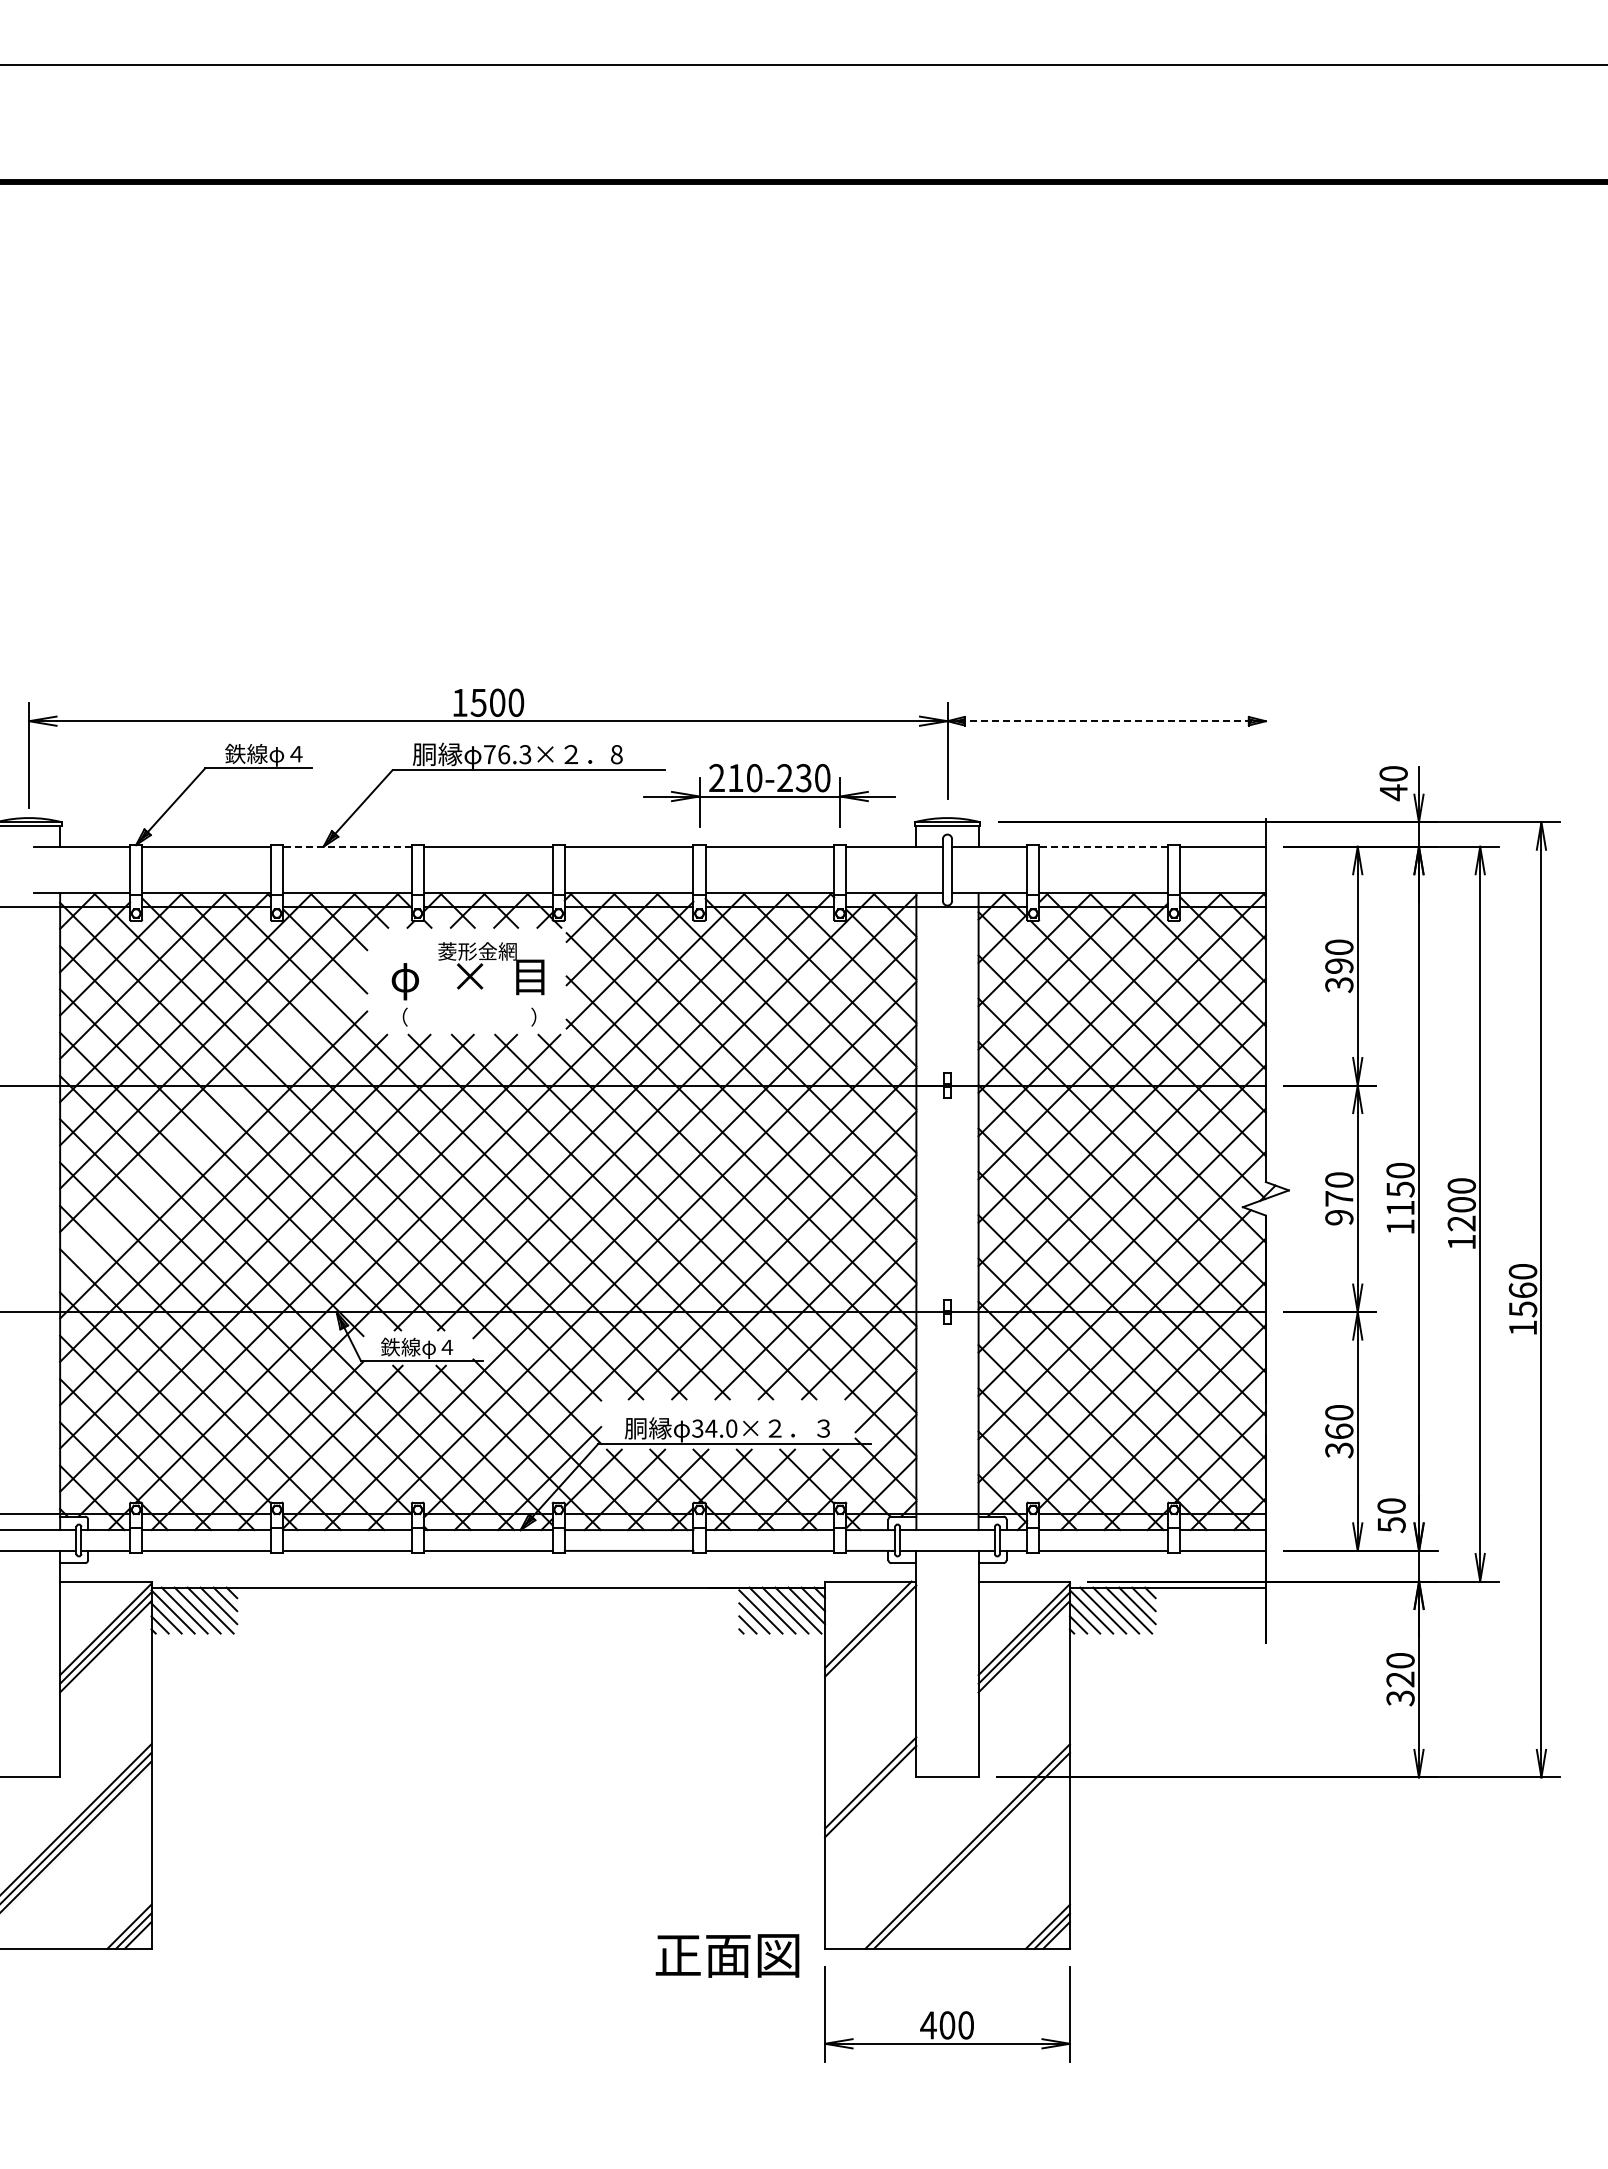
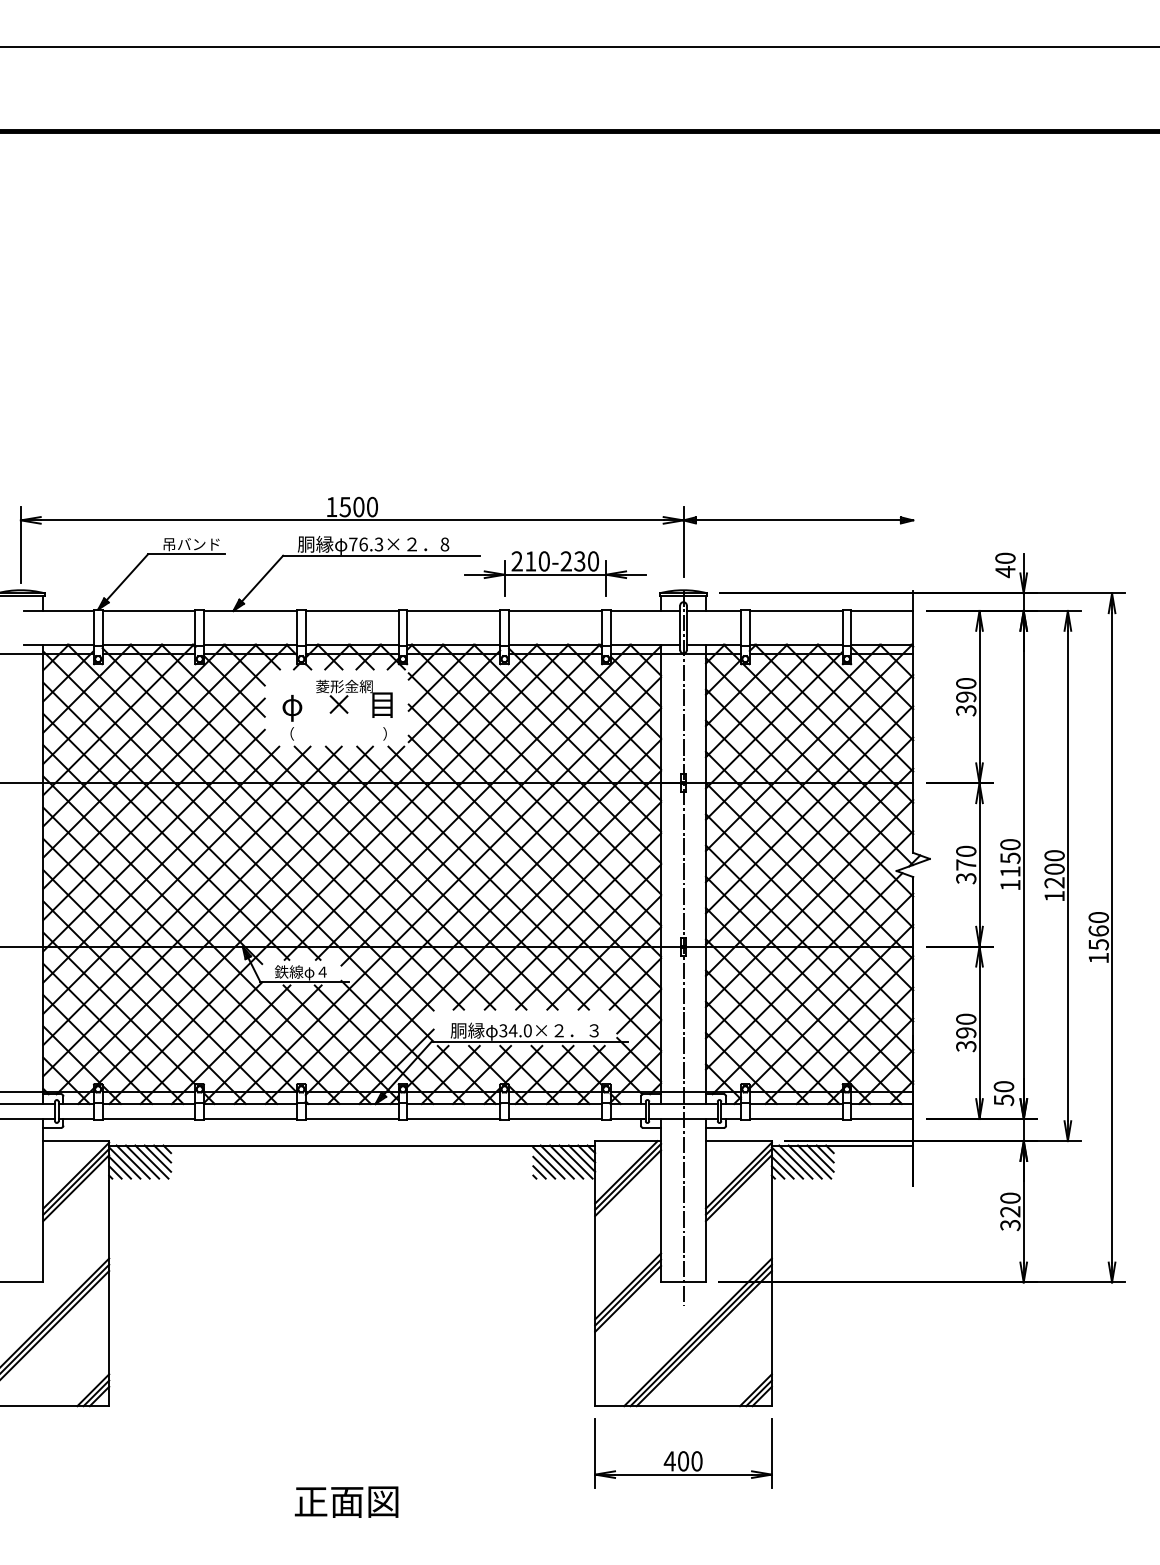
line: (1107, 721) -> (798, 520), dashed -> solid
text: (264, 754) -> (190, 544), 鉄線φ４ -> 吊バンド
line: (346, 846) -> (249, 610), dashed -> solid
line: (1103, 846) -> (796, 610), dashed -> solid
line: (213, 1121) -> (153, 809), added
text: (1339, 1217) -> (966, 878), 970 -> 370
line: (947, 1313) -> (683, 947), added
text: (1339, 1431) -> (966, 1032), 360 -> 390
line: (870, 1639) -> (627, 1182), added
line: (870, 1799) -> (627, 1298), added
line: (975, 1854) -> (703, 1338), added
text: (727, 1955) -> (346, 1501), moved

